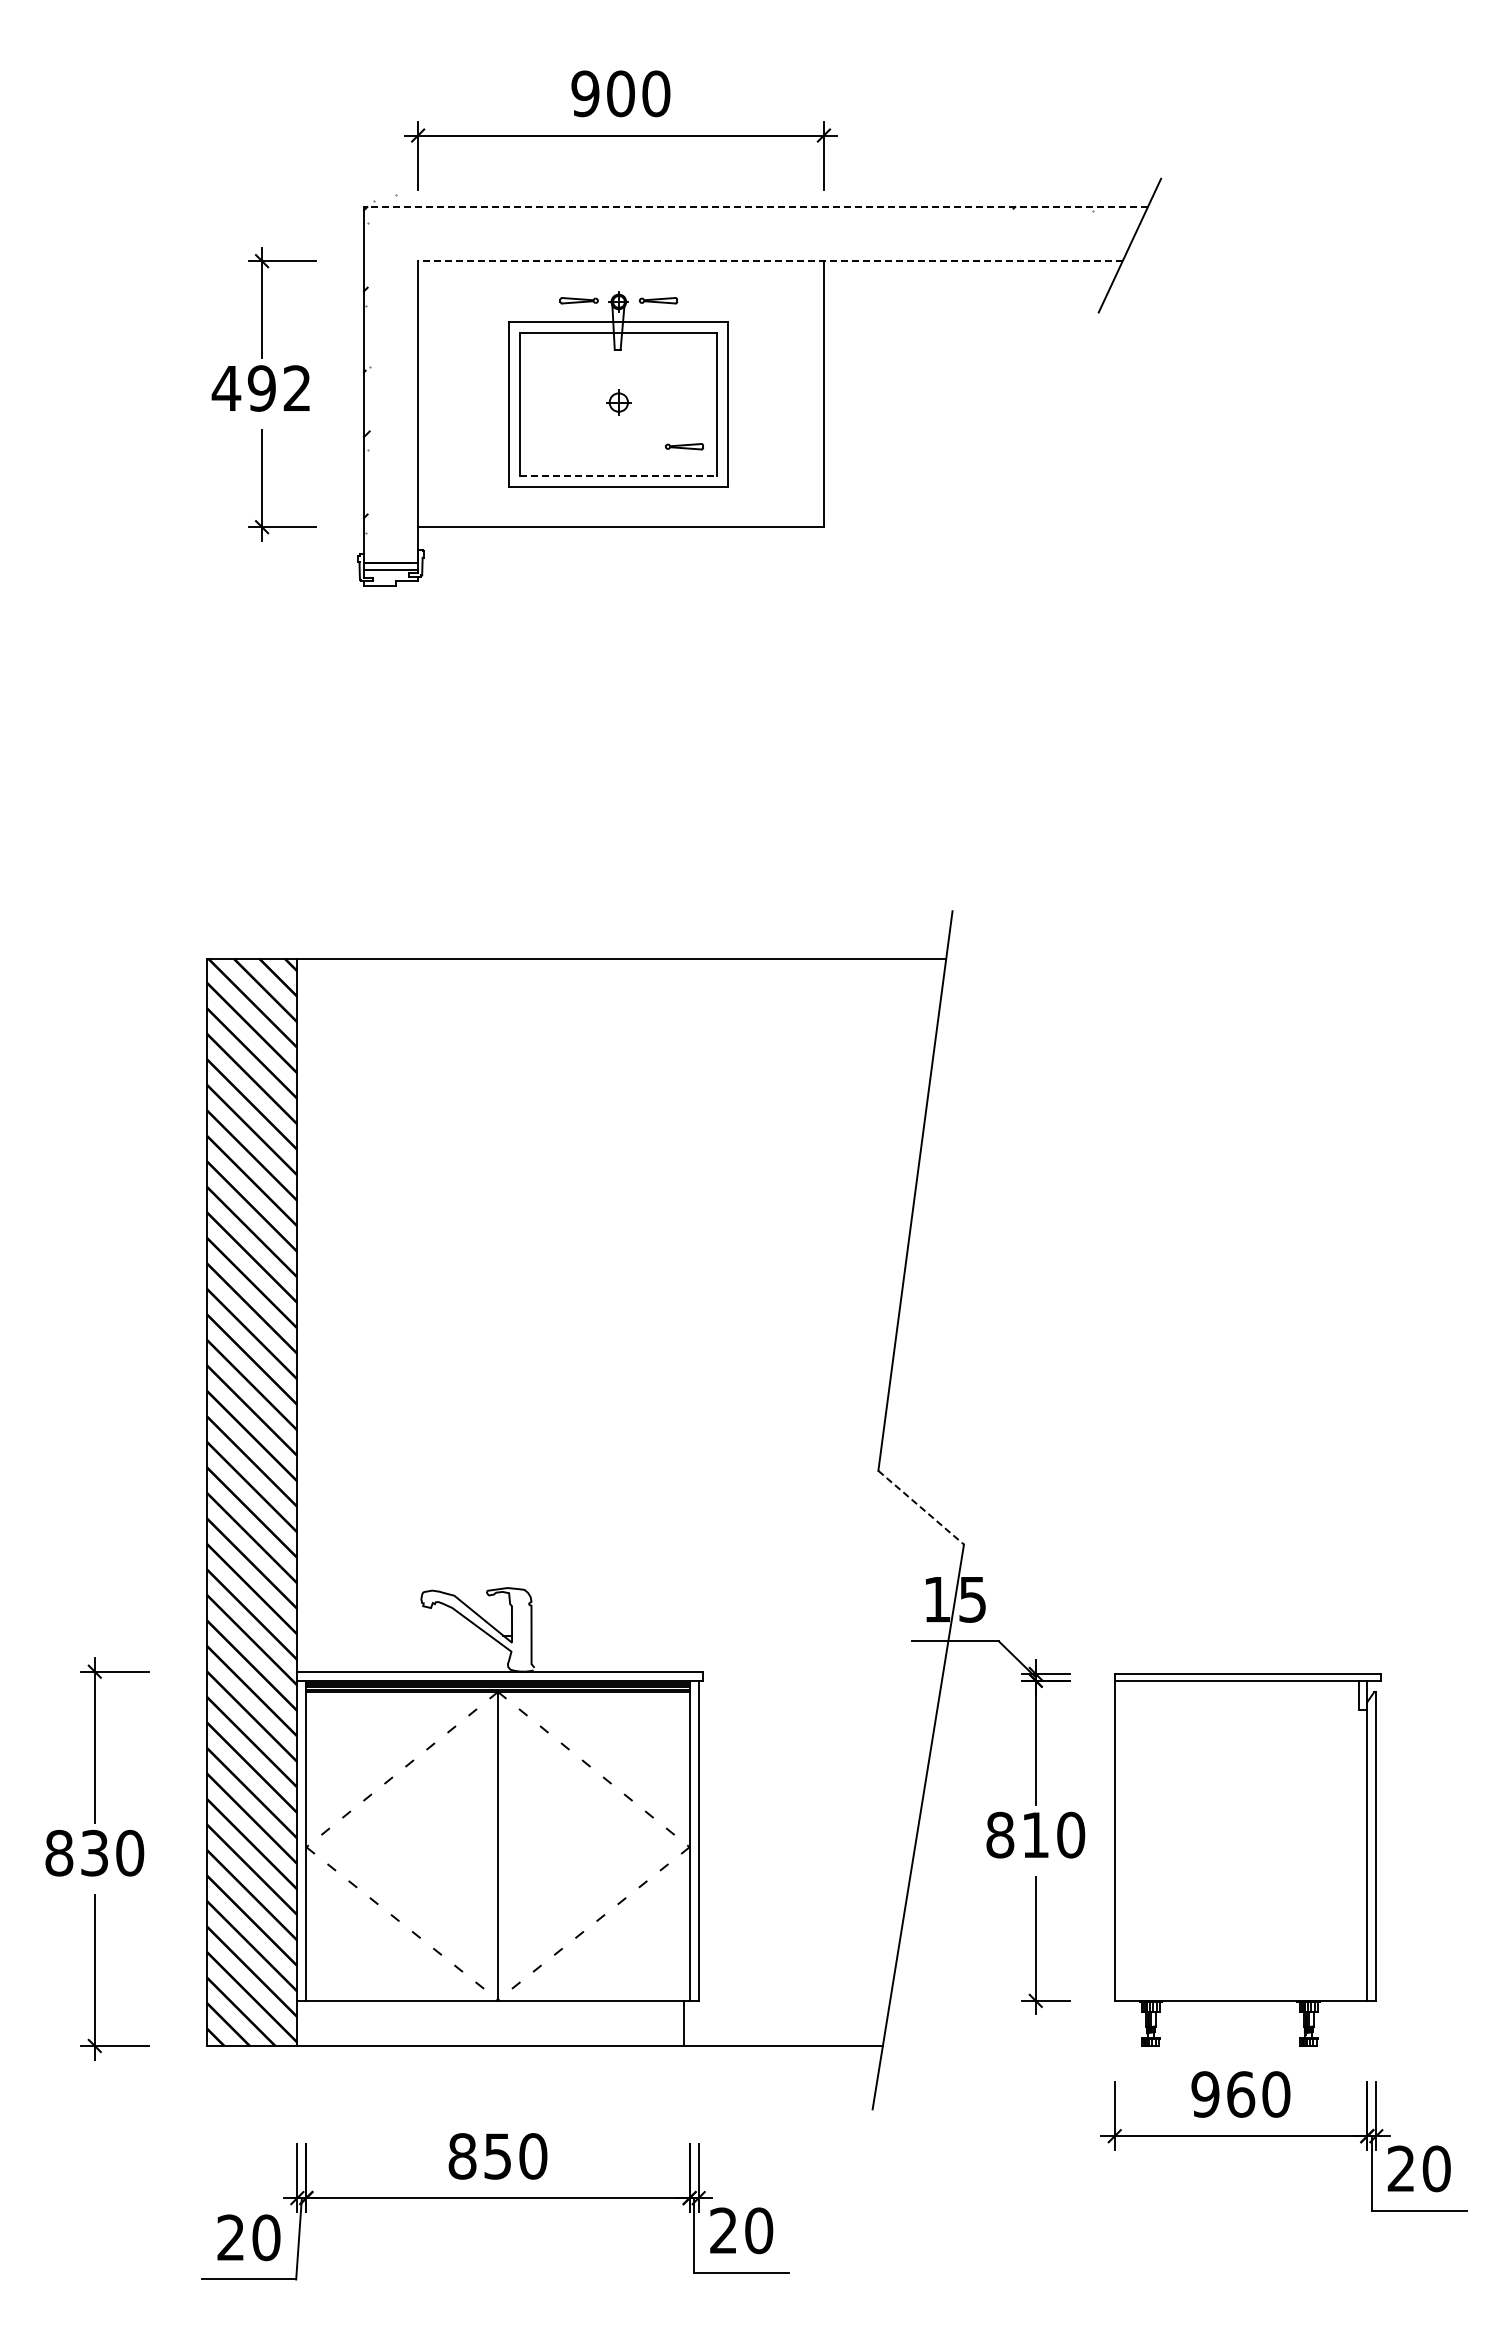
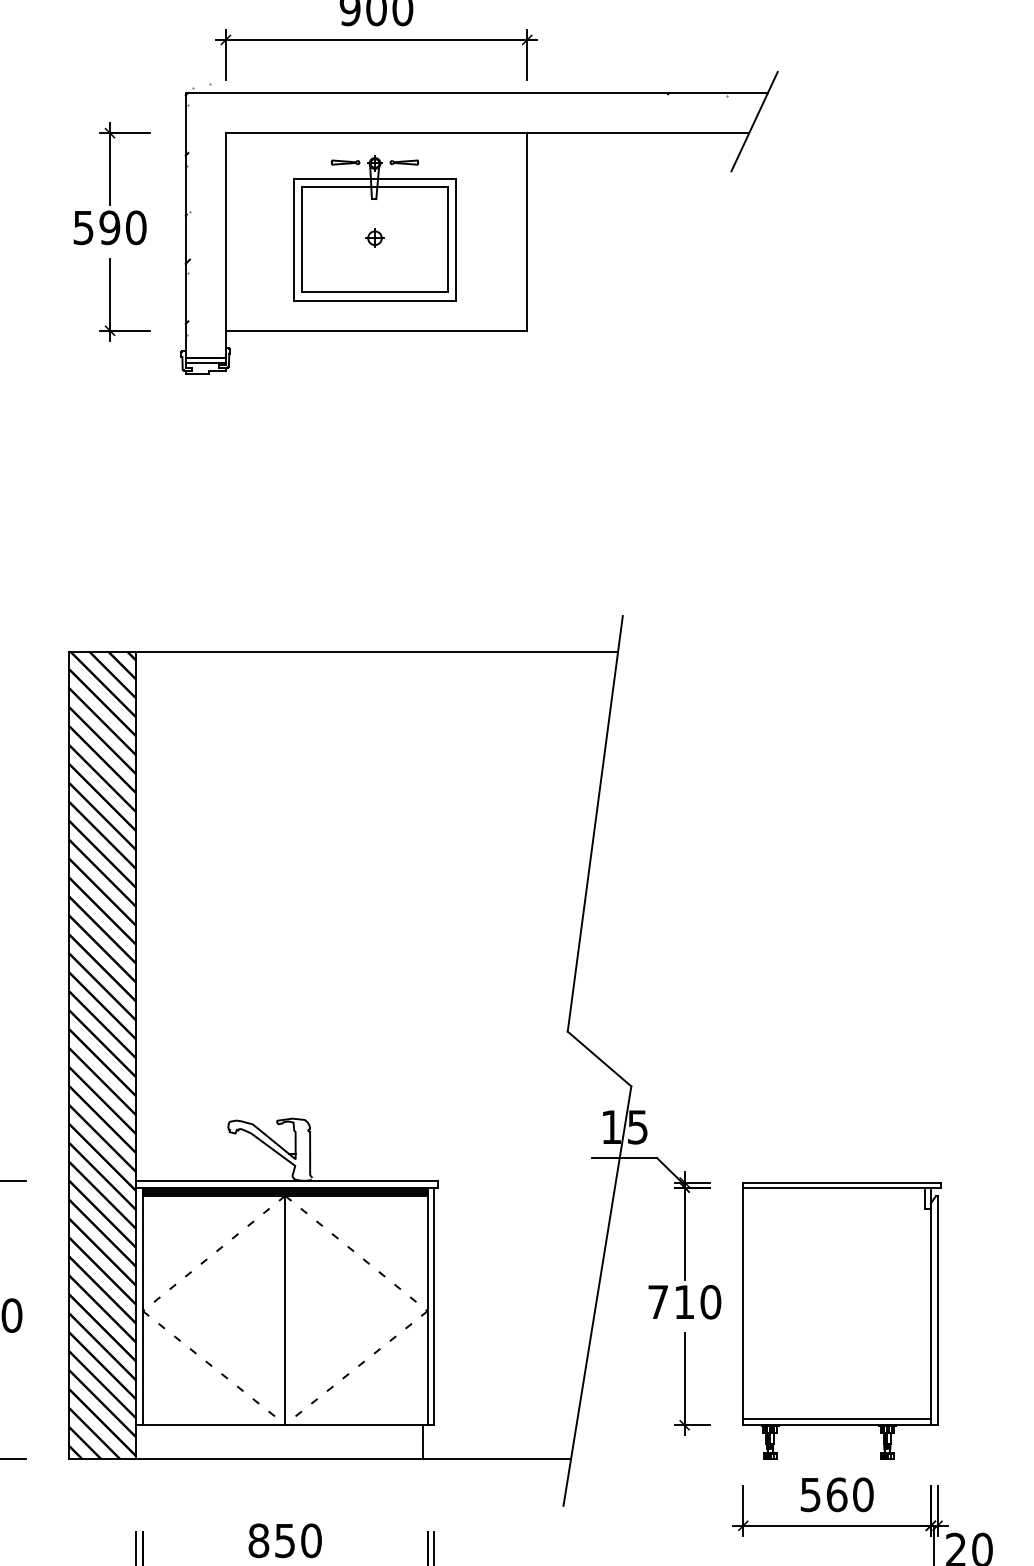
line: (755, 207) -> (476, 93), dashed -> solid
line: (769, 261) -> (486, 133), dashed -> solid
text: (261, 388) -> (109, 227), 492 -> 590
part: (684, 446) -> (423, 270), removed
line: (618, 475) -> (374, 292), dashed -> solid
line: (921, 1508) -> (599, 1059), dashed -> solid
text: (1000, 1834) -> (658, 1301), 810 -> 710
line: (1240, 1992) -> (836, 1419), added
text: (1205, 2094) -> (810, 1494), 960 -> 560

